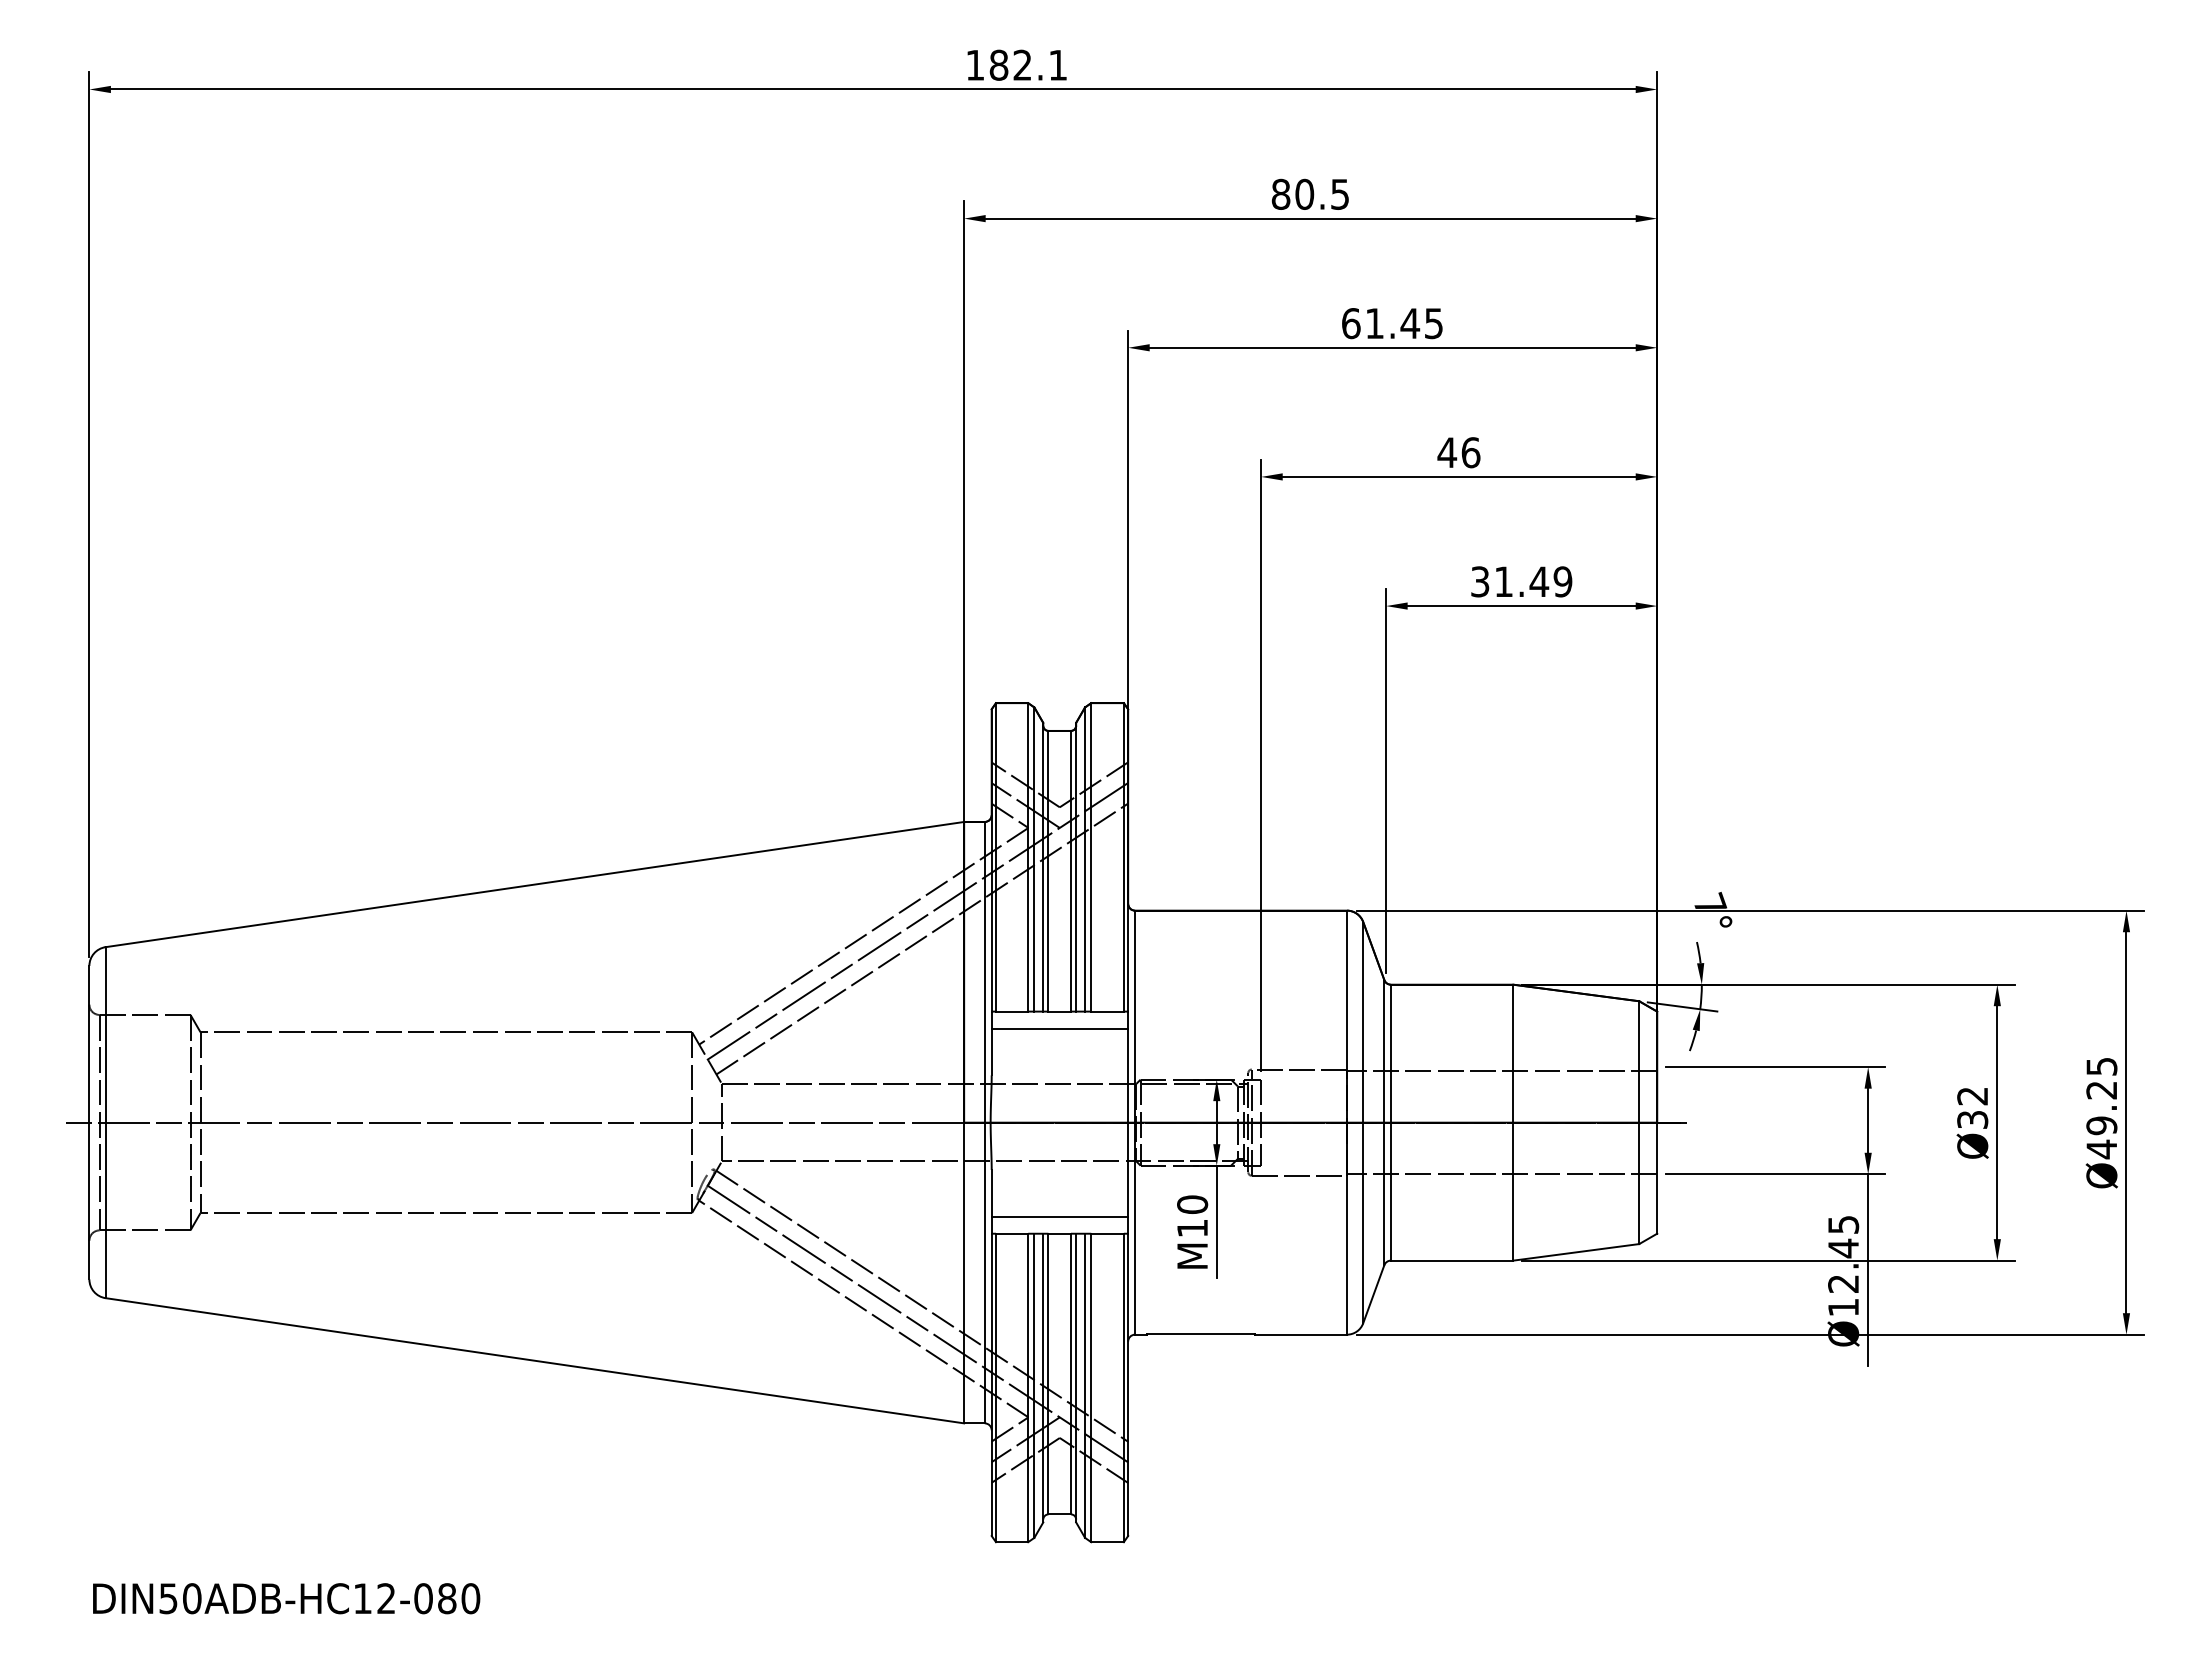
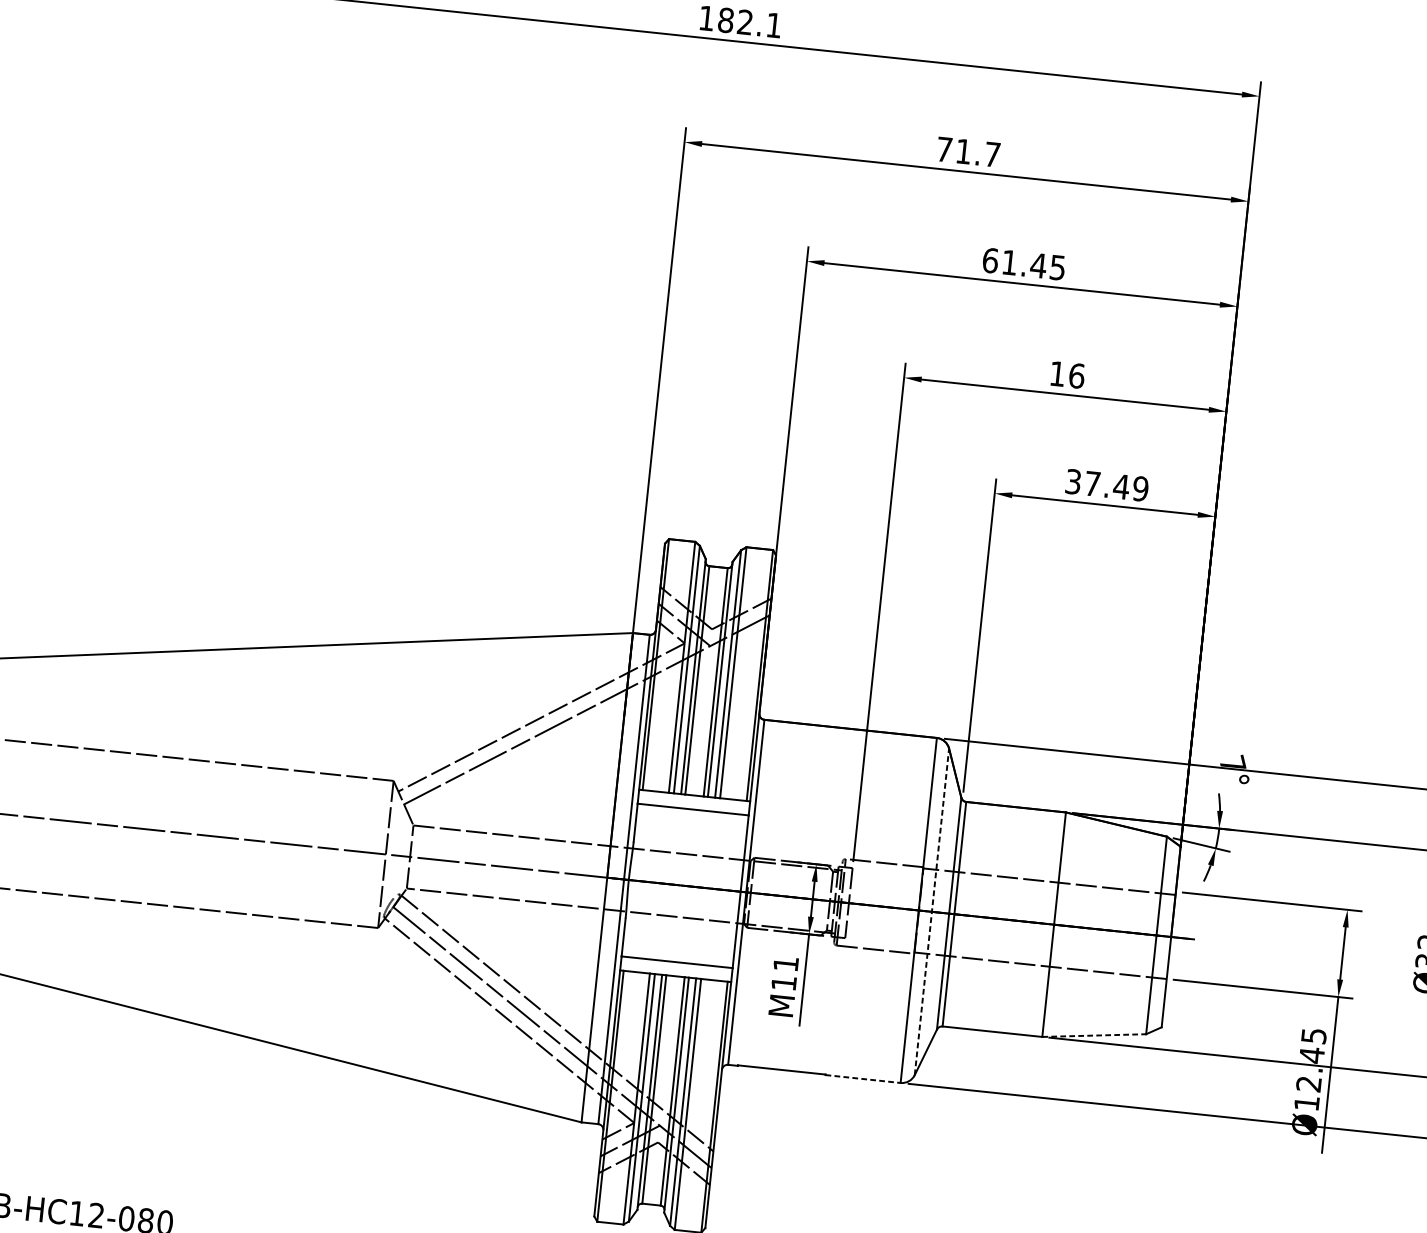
text: (1309, 193) -> (967, 151), 80.5 -> 71.7
text: (1447, 452) -> (1057, 373), 46 -> 16
text: (1503, 581) -> (1092, 483), 31.49 -> 37.49
line: (922, 938) -> (589, 724), removed
line: (1363, 1122) -> (932, 911), solid -> dashed
text: (1192, 1204) -> (786, 963), M10 -> M11
line: (1576, 1252) -> (1094, 1035), solid -> dashed
line: (1301, 1334) -> (863, 1078), solid -> dashed

